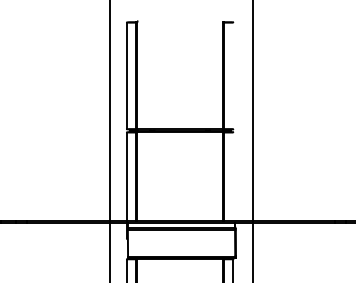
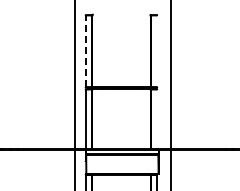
line: (126, 76) -> (85, 51), solid -> dashed

